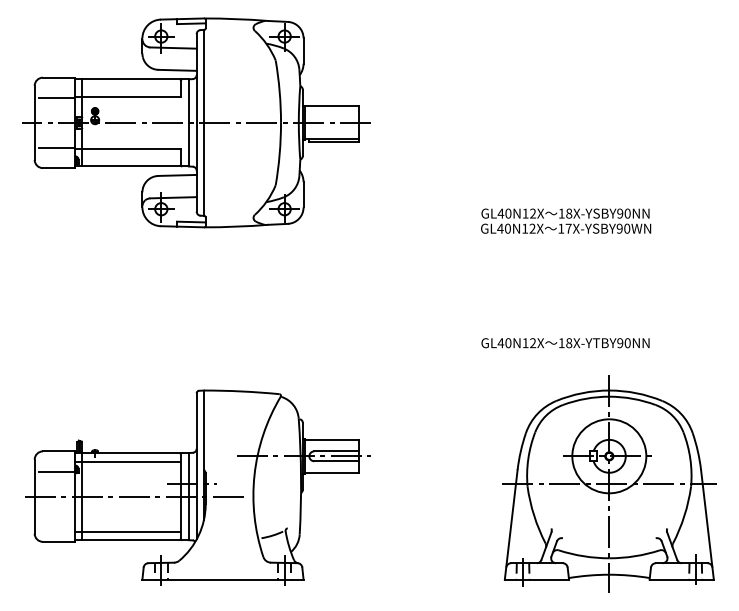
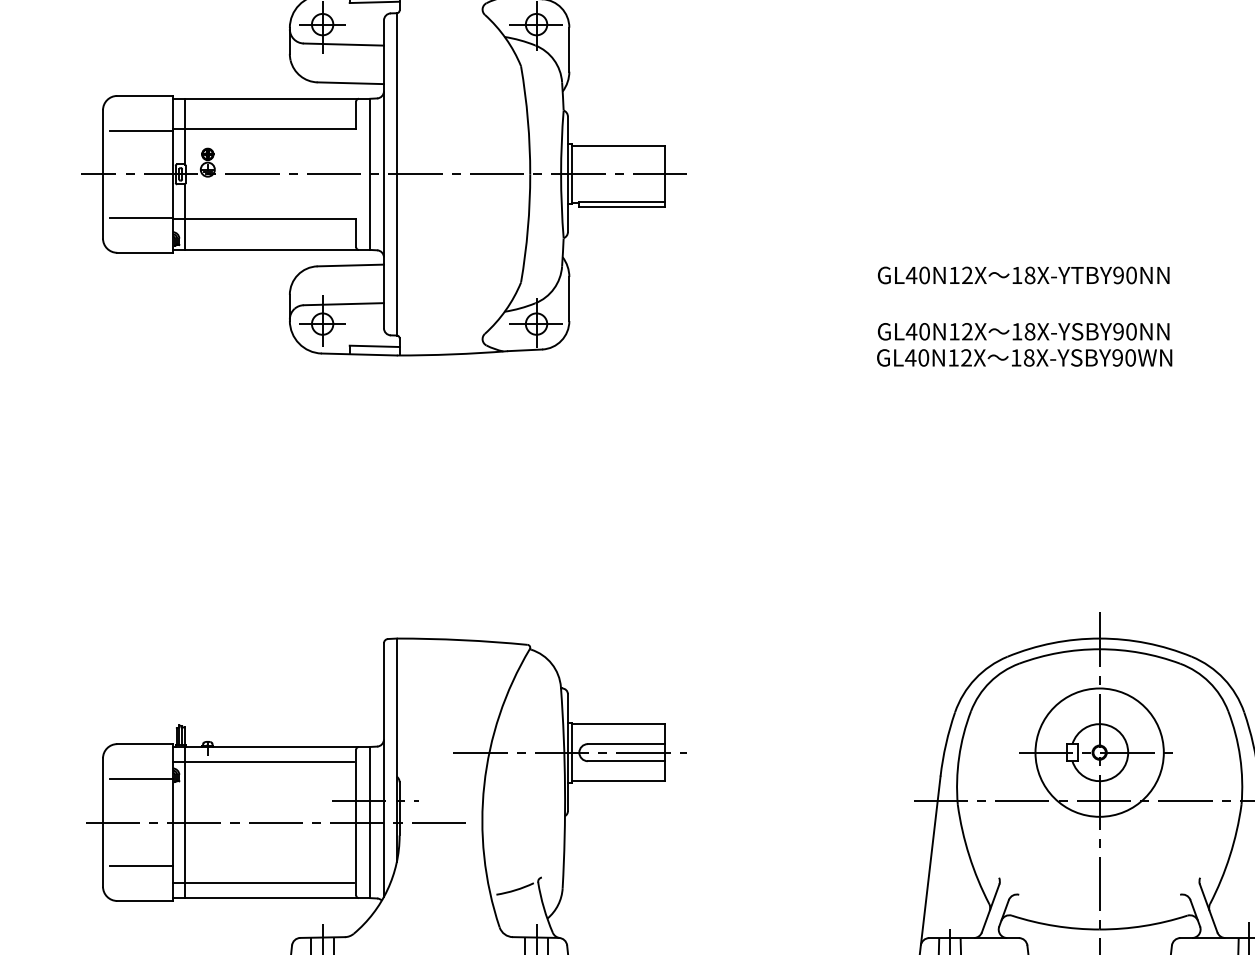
text: (568, 228) -> (1028, 357), 17X-YSBY90WN -> 18X-YSBY90WN
text: (565, 343) -> (1023, 275), moved
line: (56, 521) -> (140, 865), added

